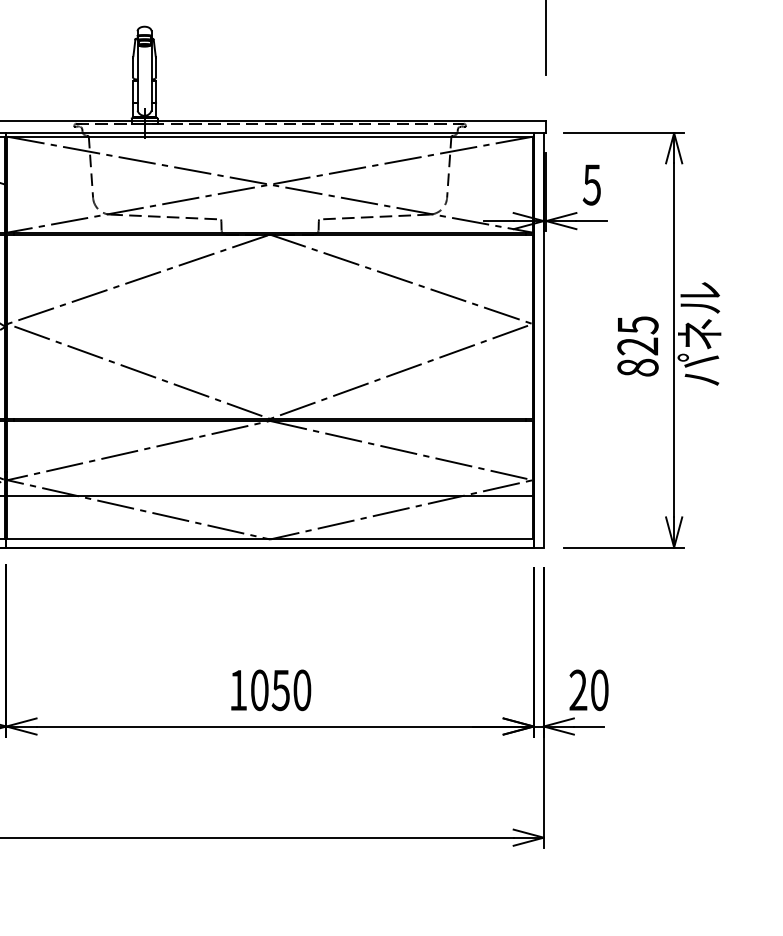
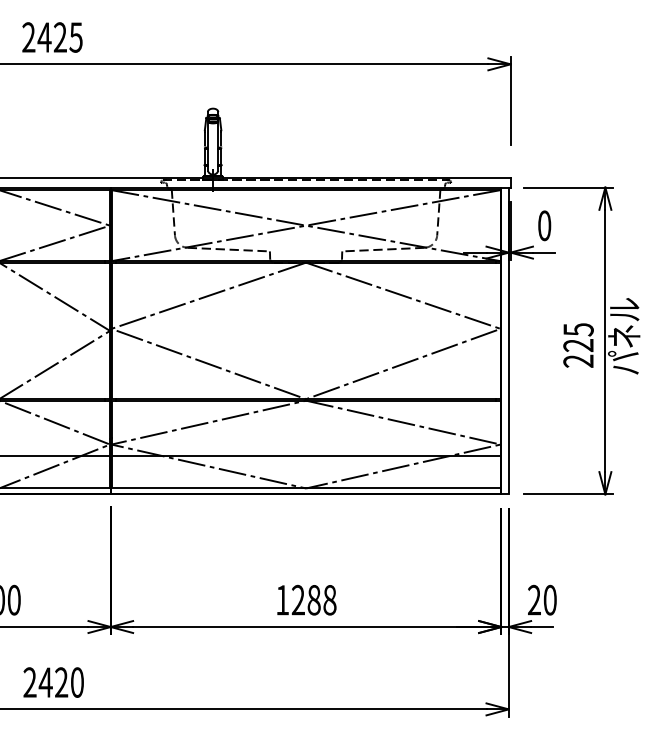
text: (591, 184) -> (544, 225), 5 -> 0
text: (637, 366) -> (578, 360), 825 -> 225
text: (280, 690) -> (313, 600), 1050 -> 1288

